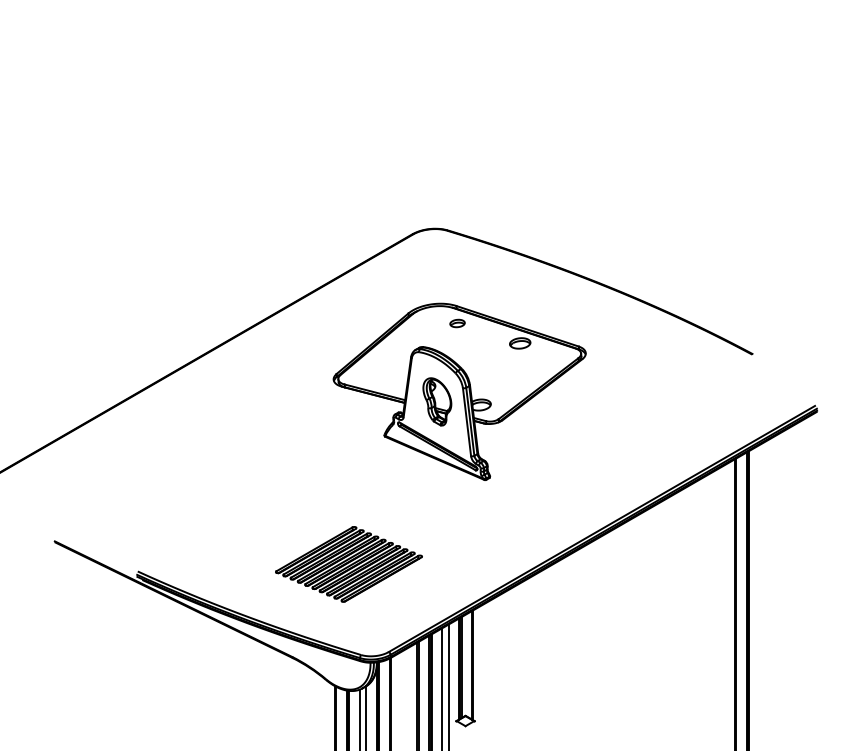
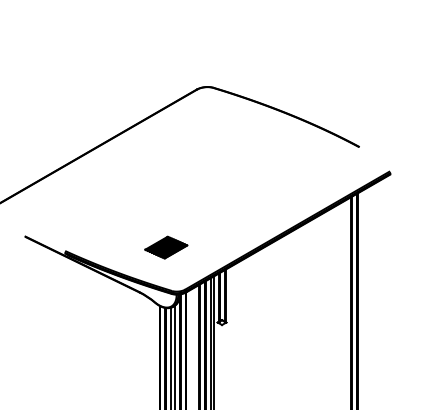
part: (460, 392) -> (219, 165), removed
part: (349, 564) -> (166, 247), size x0.6

